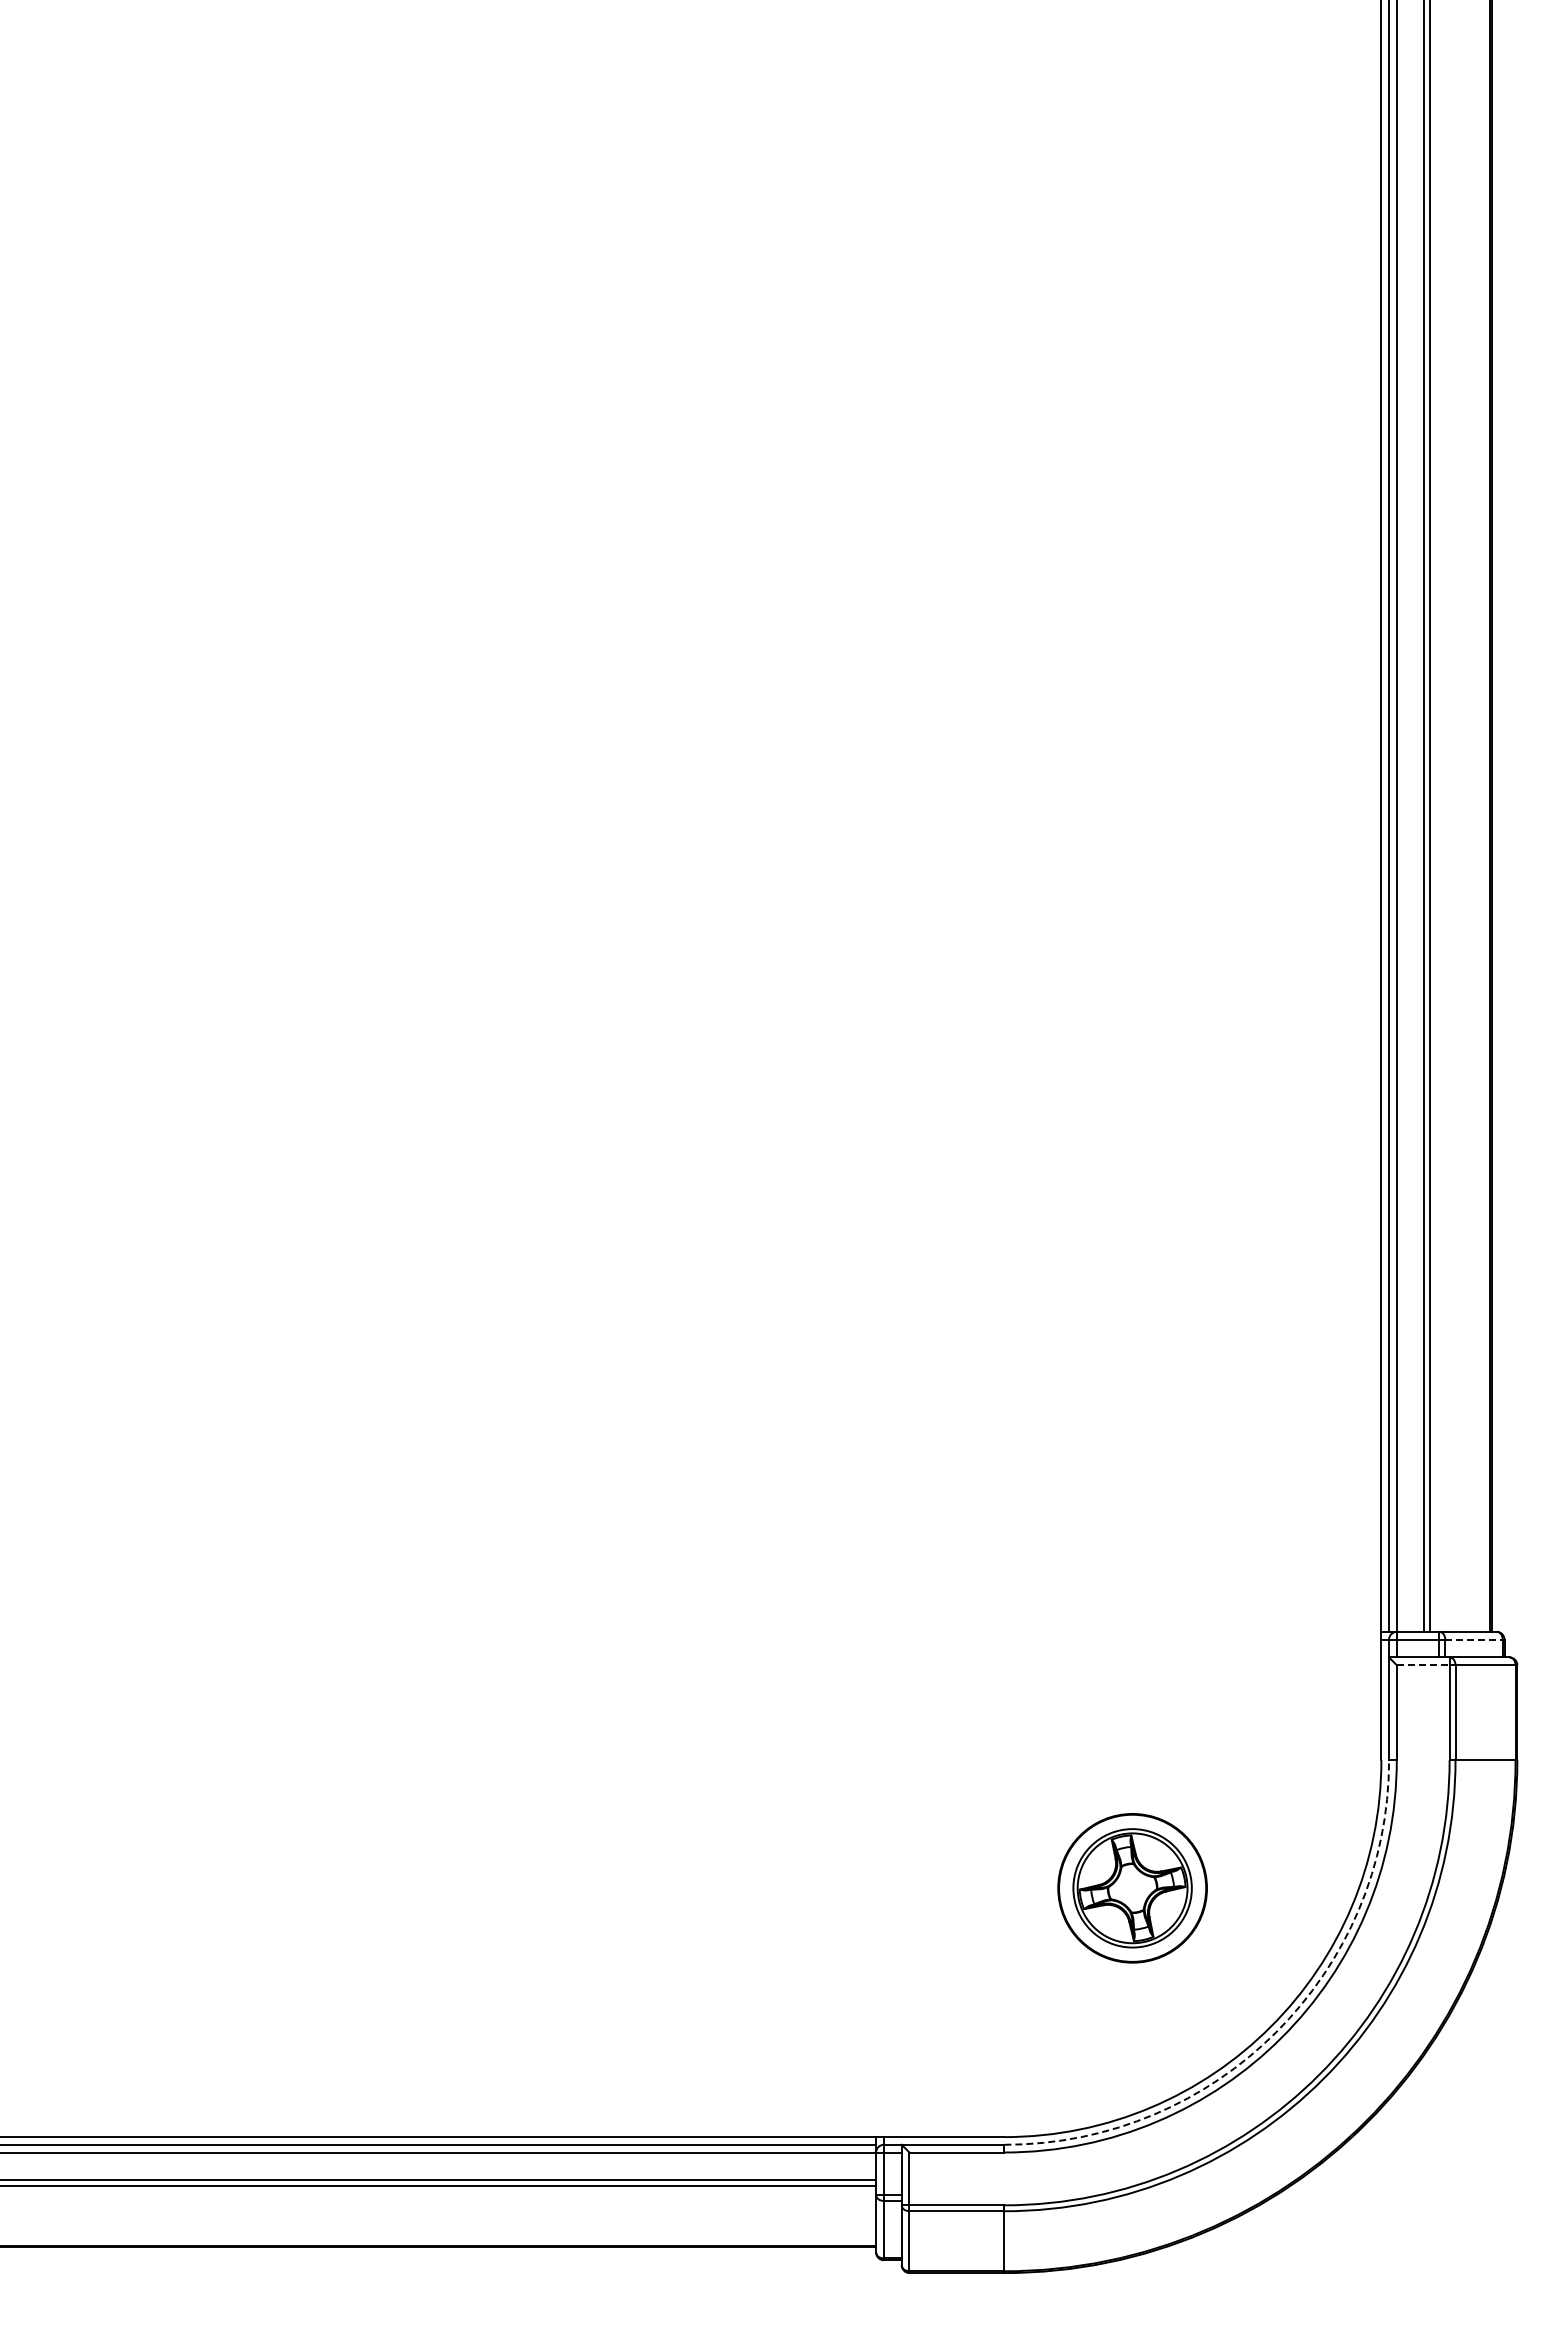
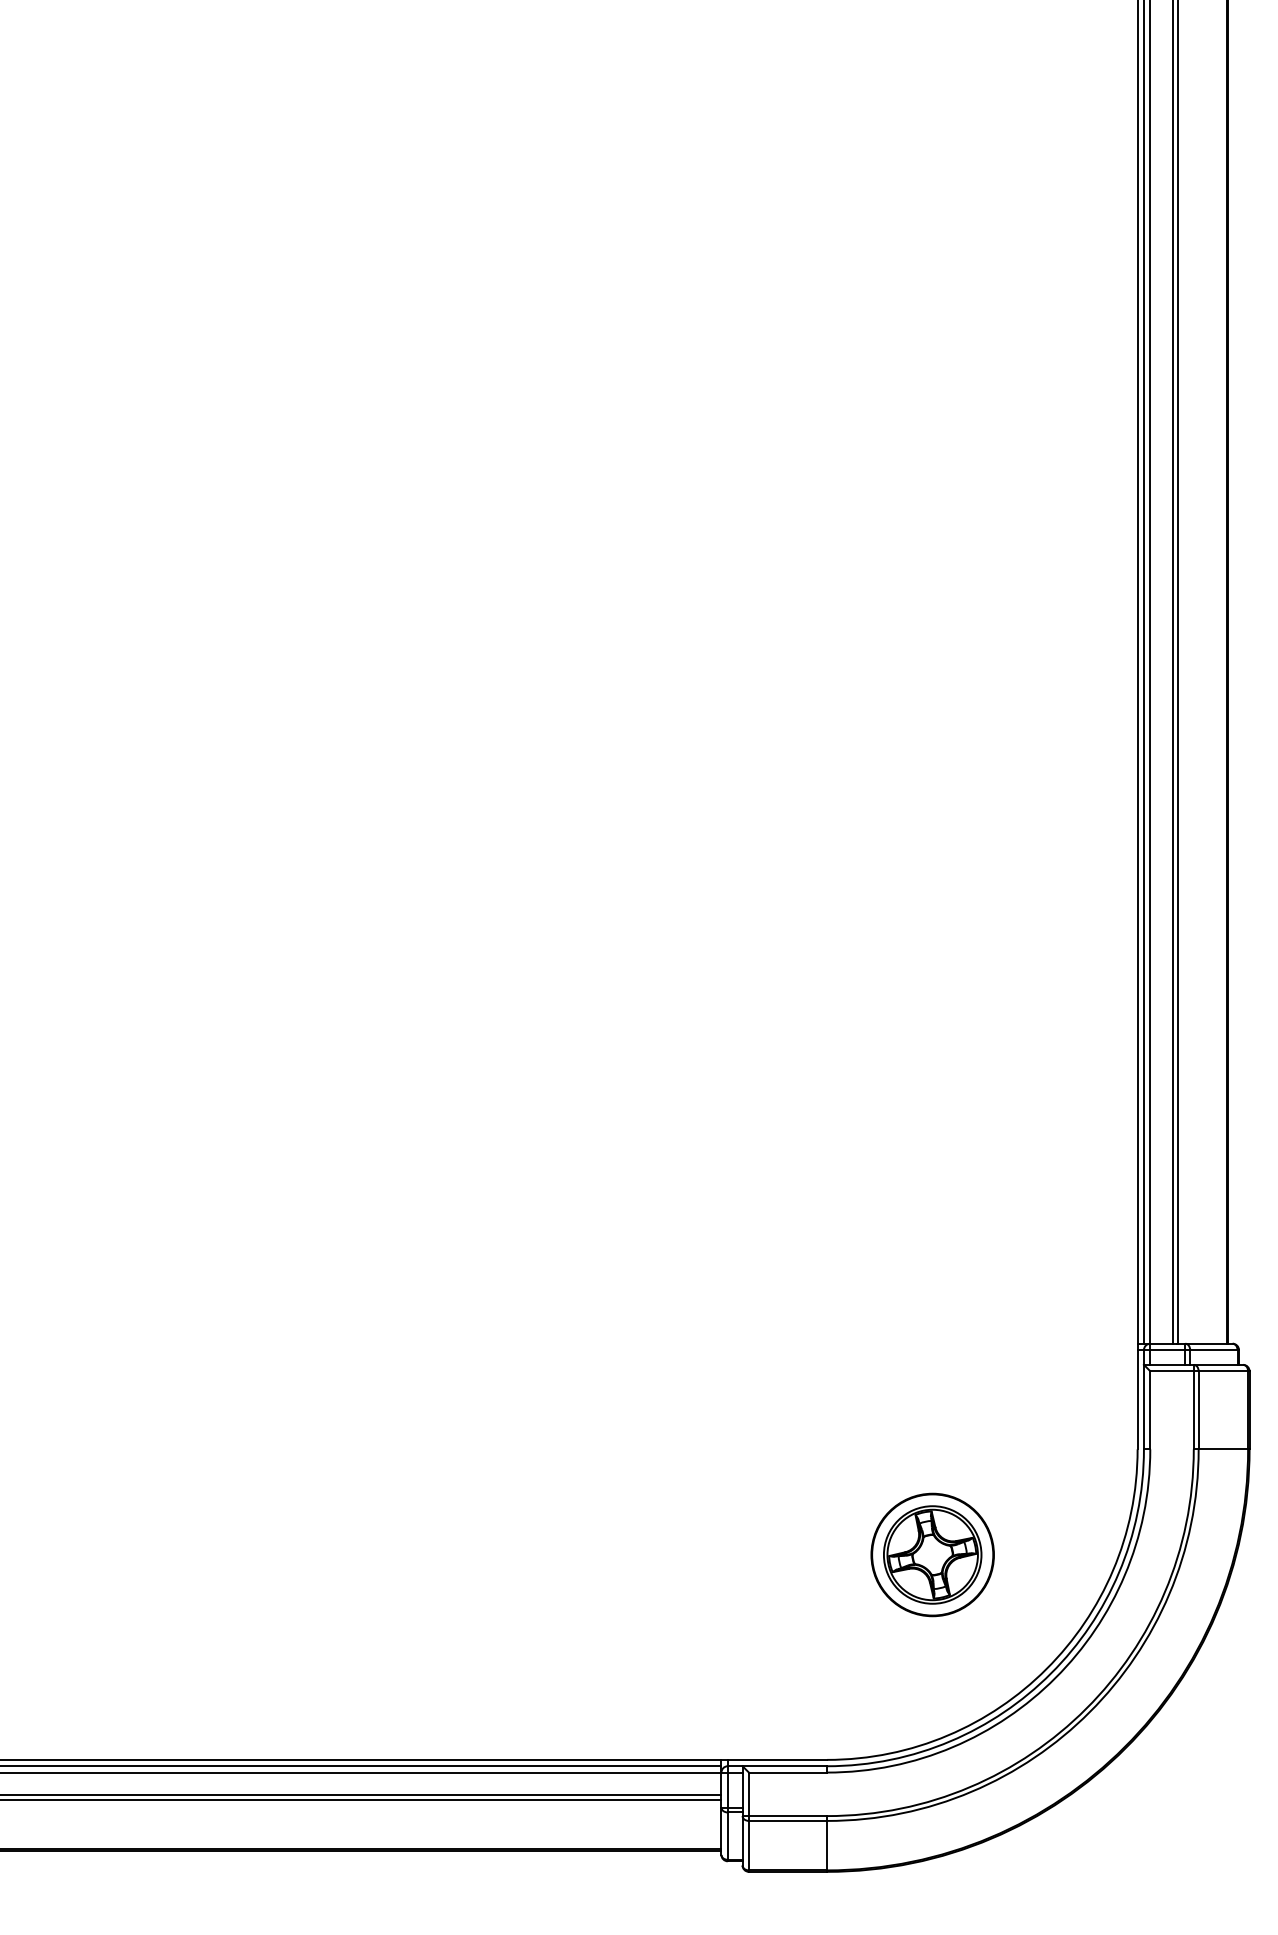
line: (1473, 1639) -> (1213, 1350), dashed -> solid
line: (1423, 1665) -> (1172, 1371), dashed -> solid
arc: (1276, 2032) -> (1051, 1673), dashed -> solid

